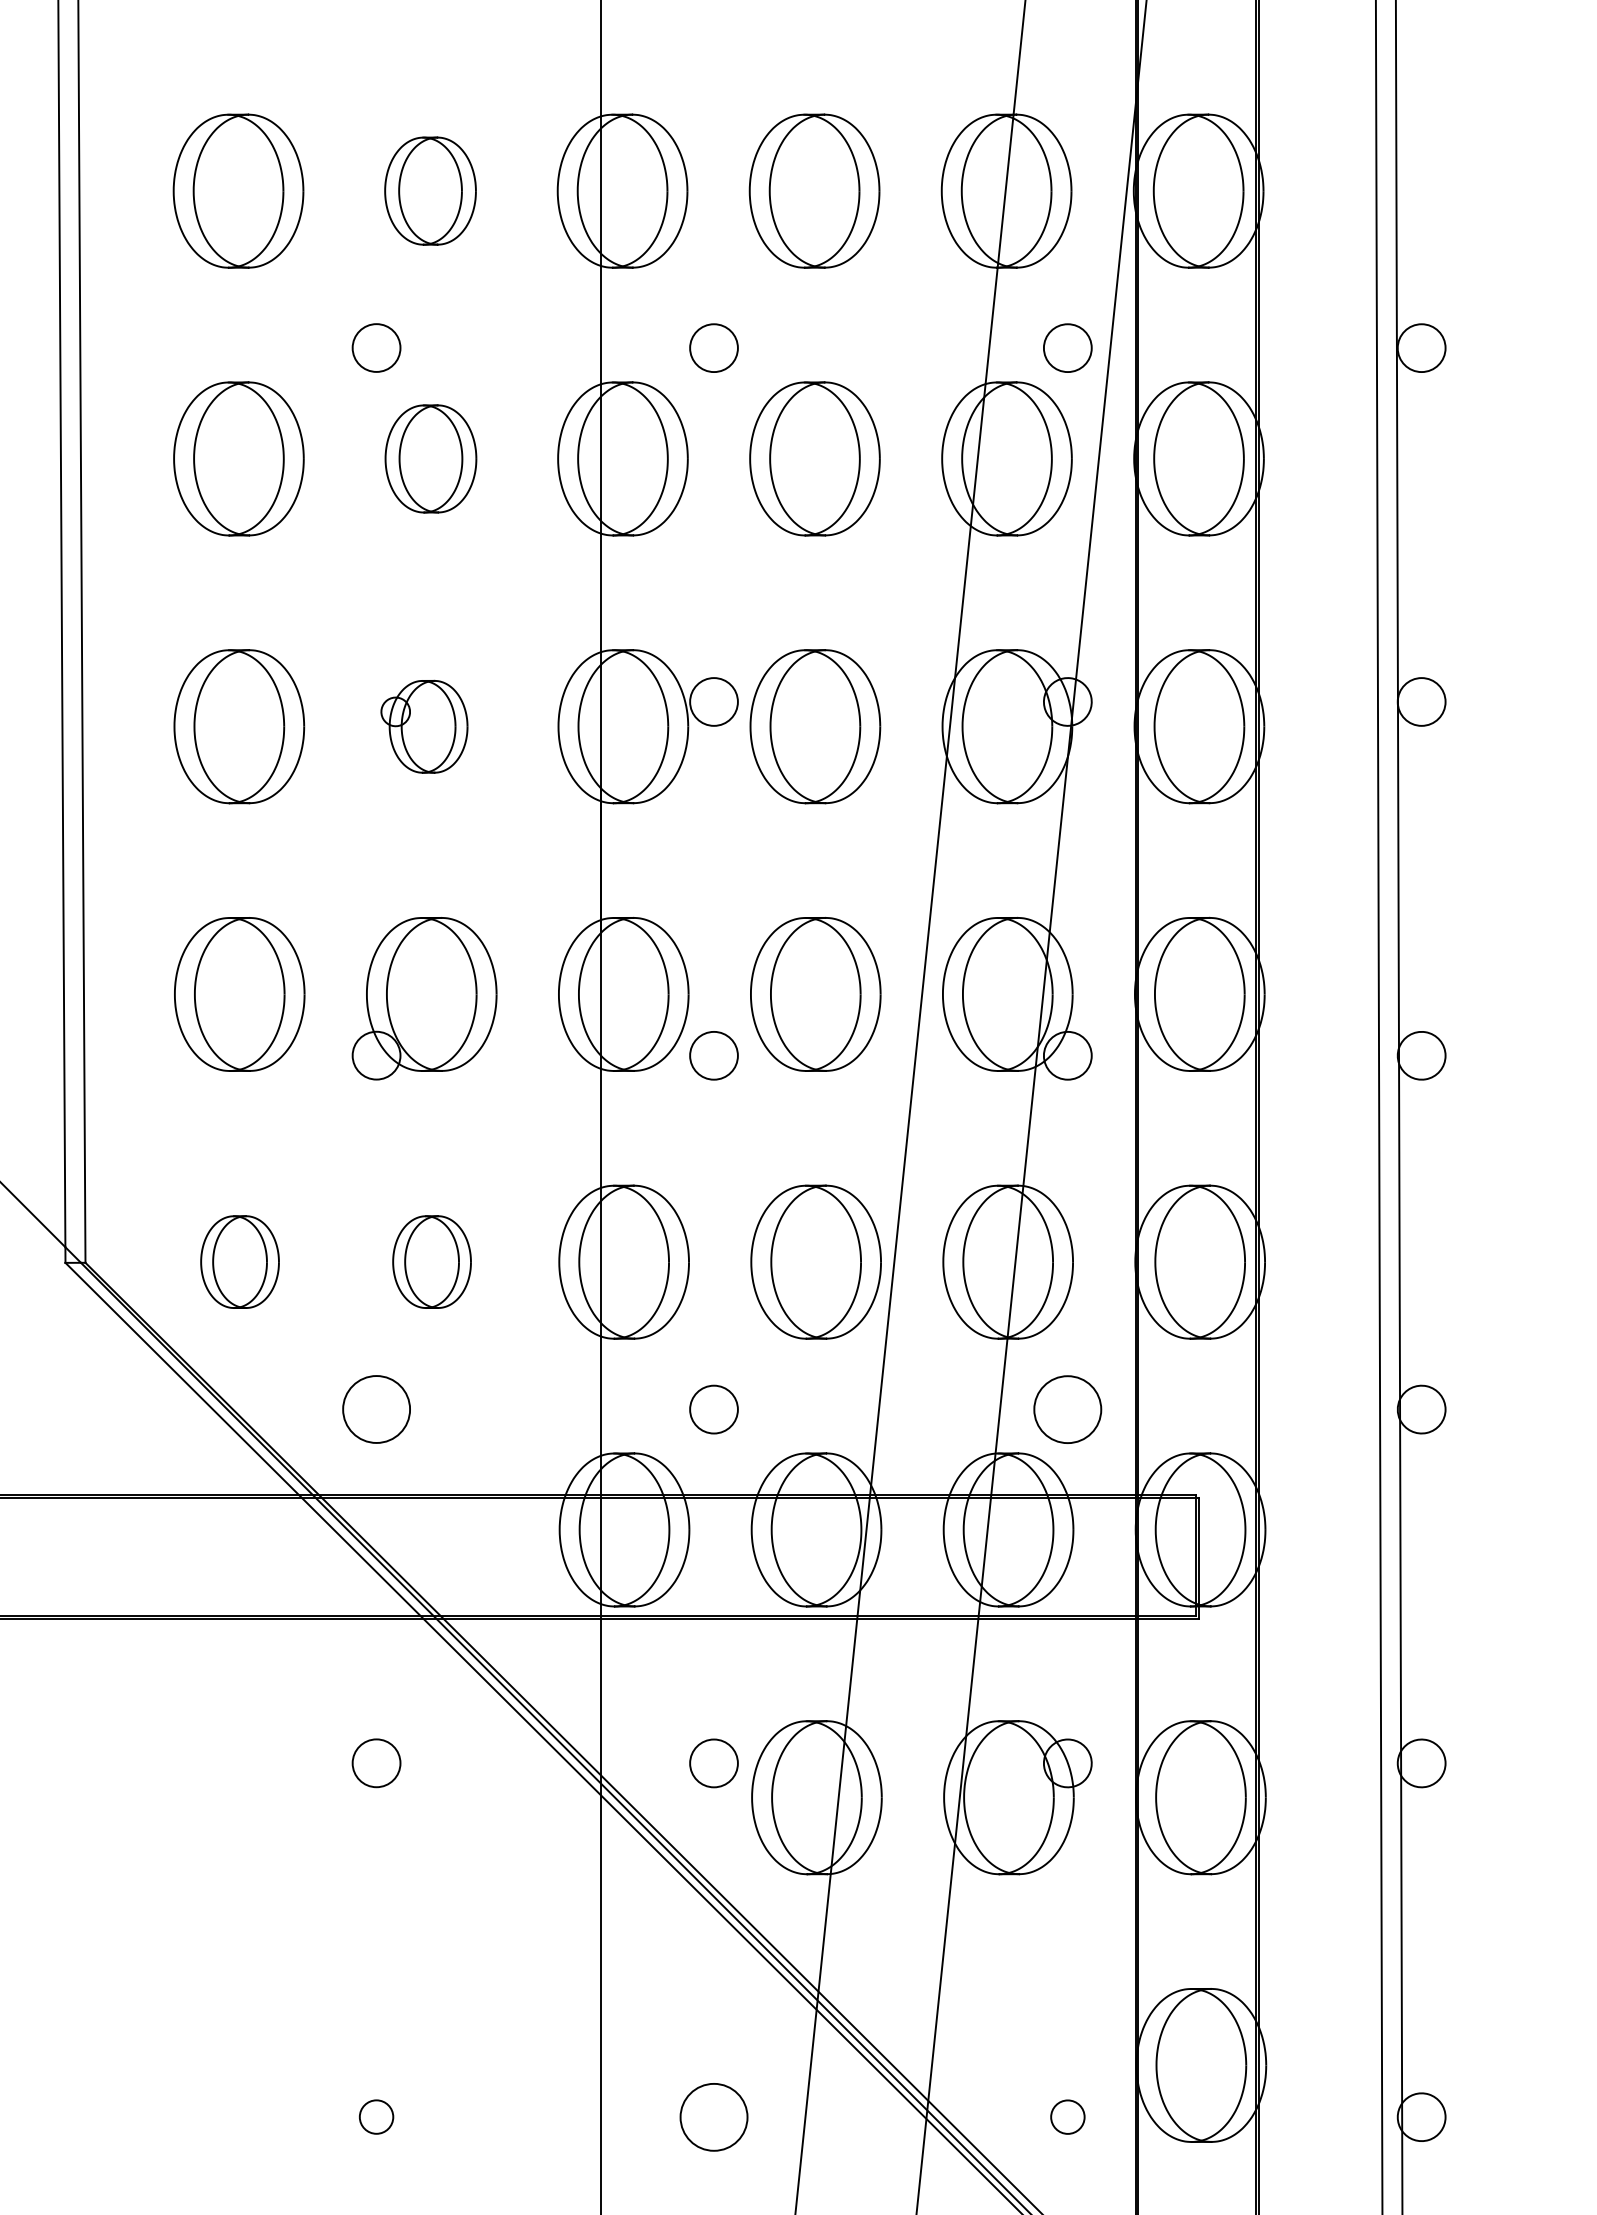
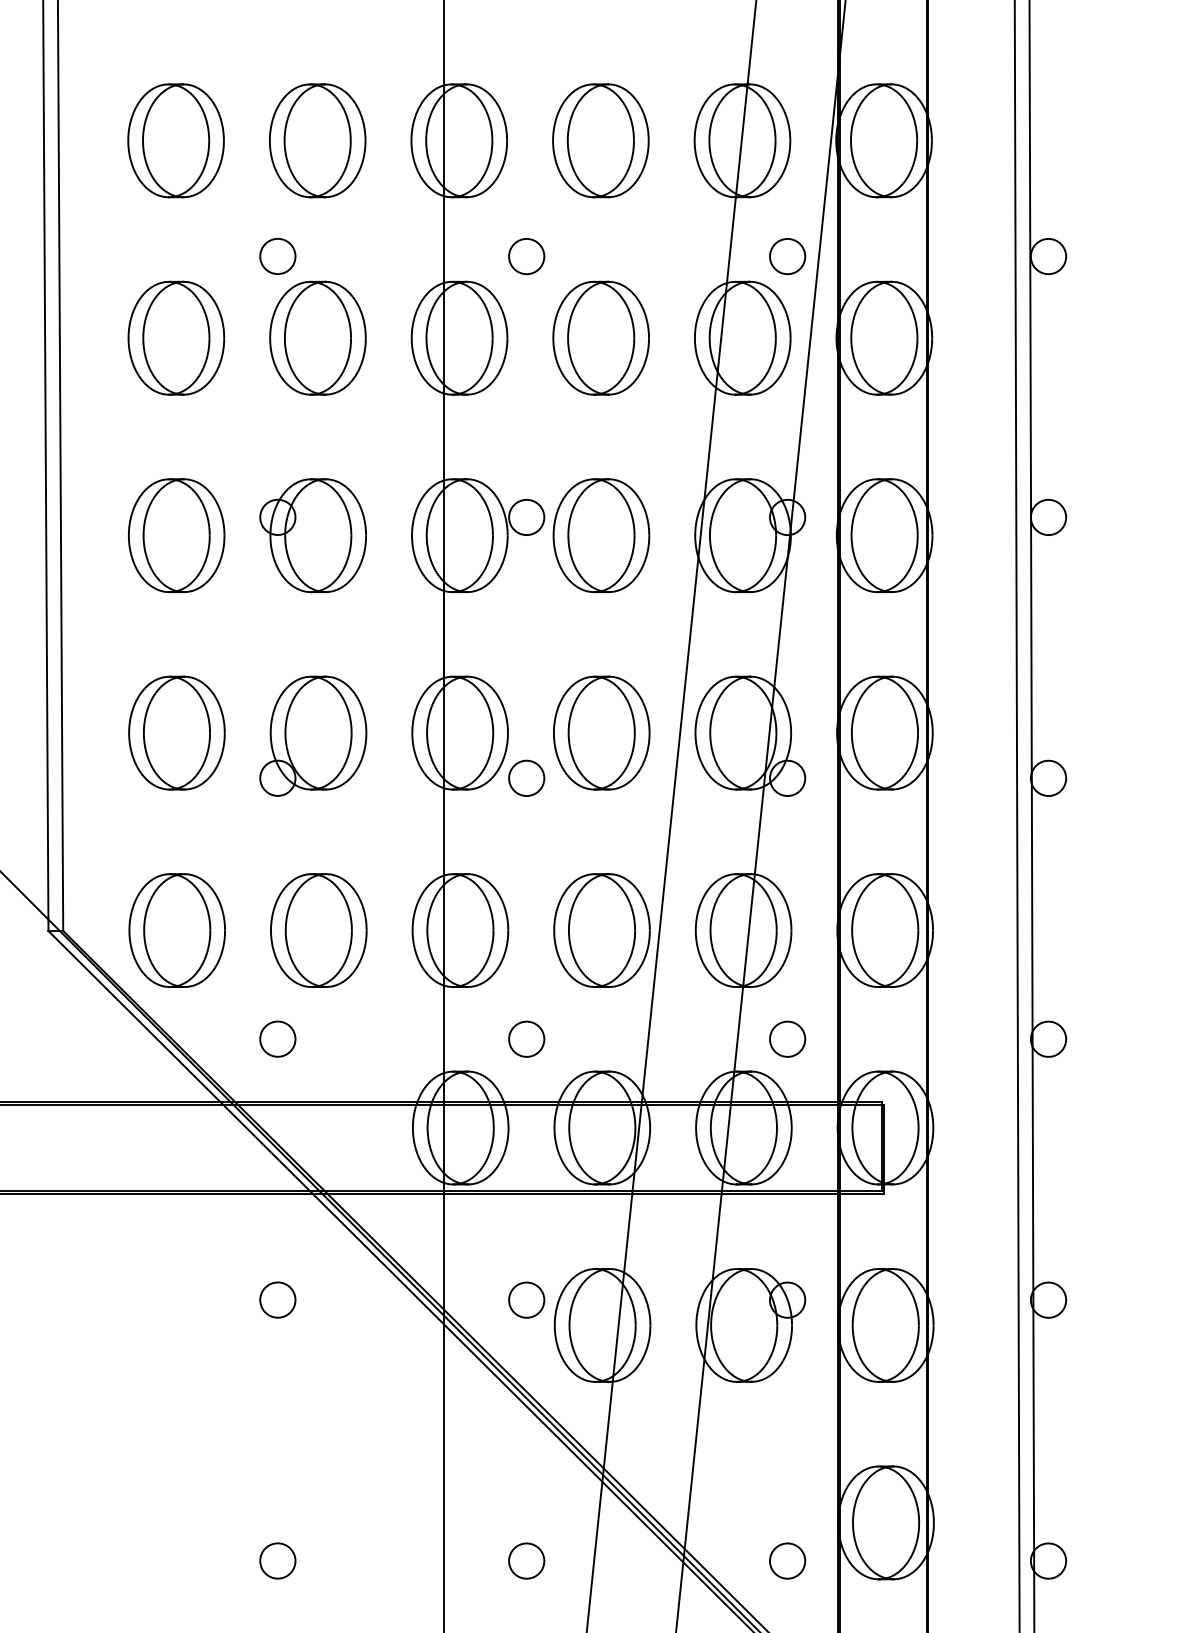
part: (430, 190) -> (317, 140), size x1.43
part: (430, 458) -> (317, 337), size x1.43
part: (424, 726) -> (313, 535), size x1.67
part: (239, 1261) -> (176, 930), size x1.67
part: (431, 1261) -> (318, 930), size x1.67
circle: (376, 1409) -> (277, 1039), size x0.71
circle: (1067, 1409) -> (787, 1039), size x0.71
circle: (376, 2116) -> (277, 1560), size x1.43
circle: (713, 2116) -> (526, 1560), size x0.71
circle: (1067, 2116) -> (787, 1560), size x1.43

